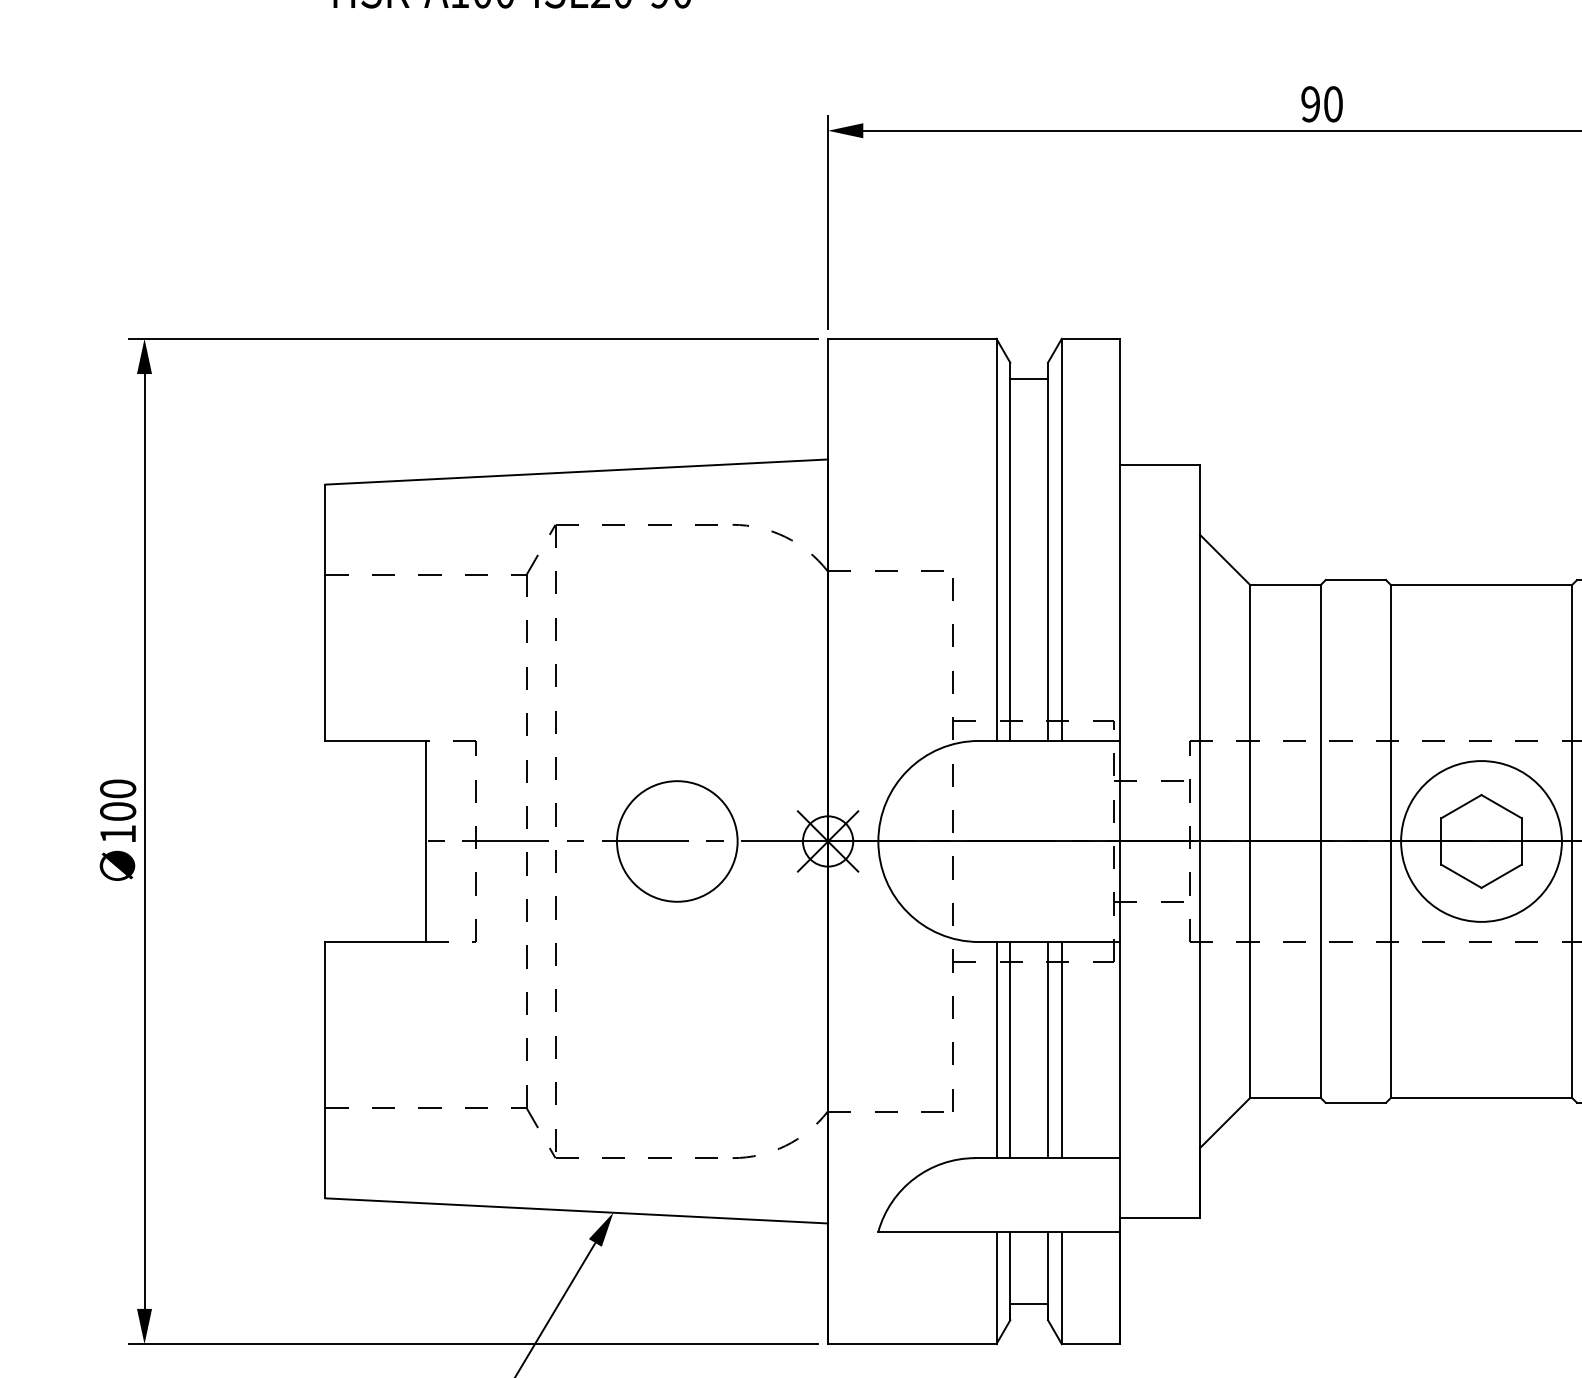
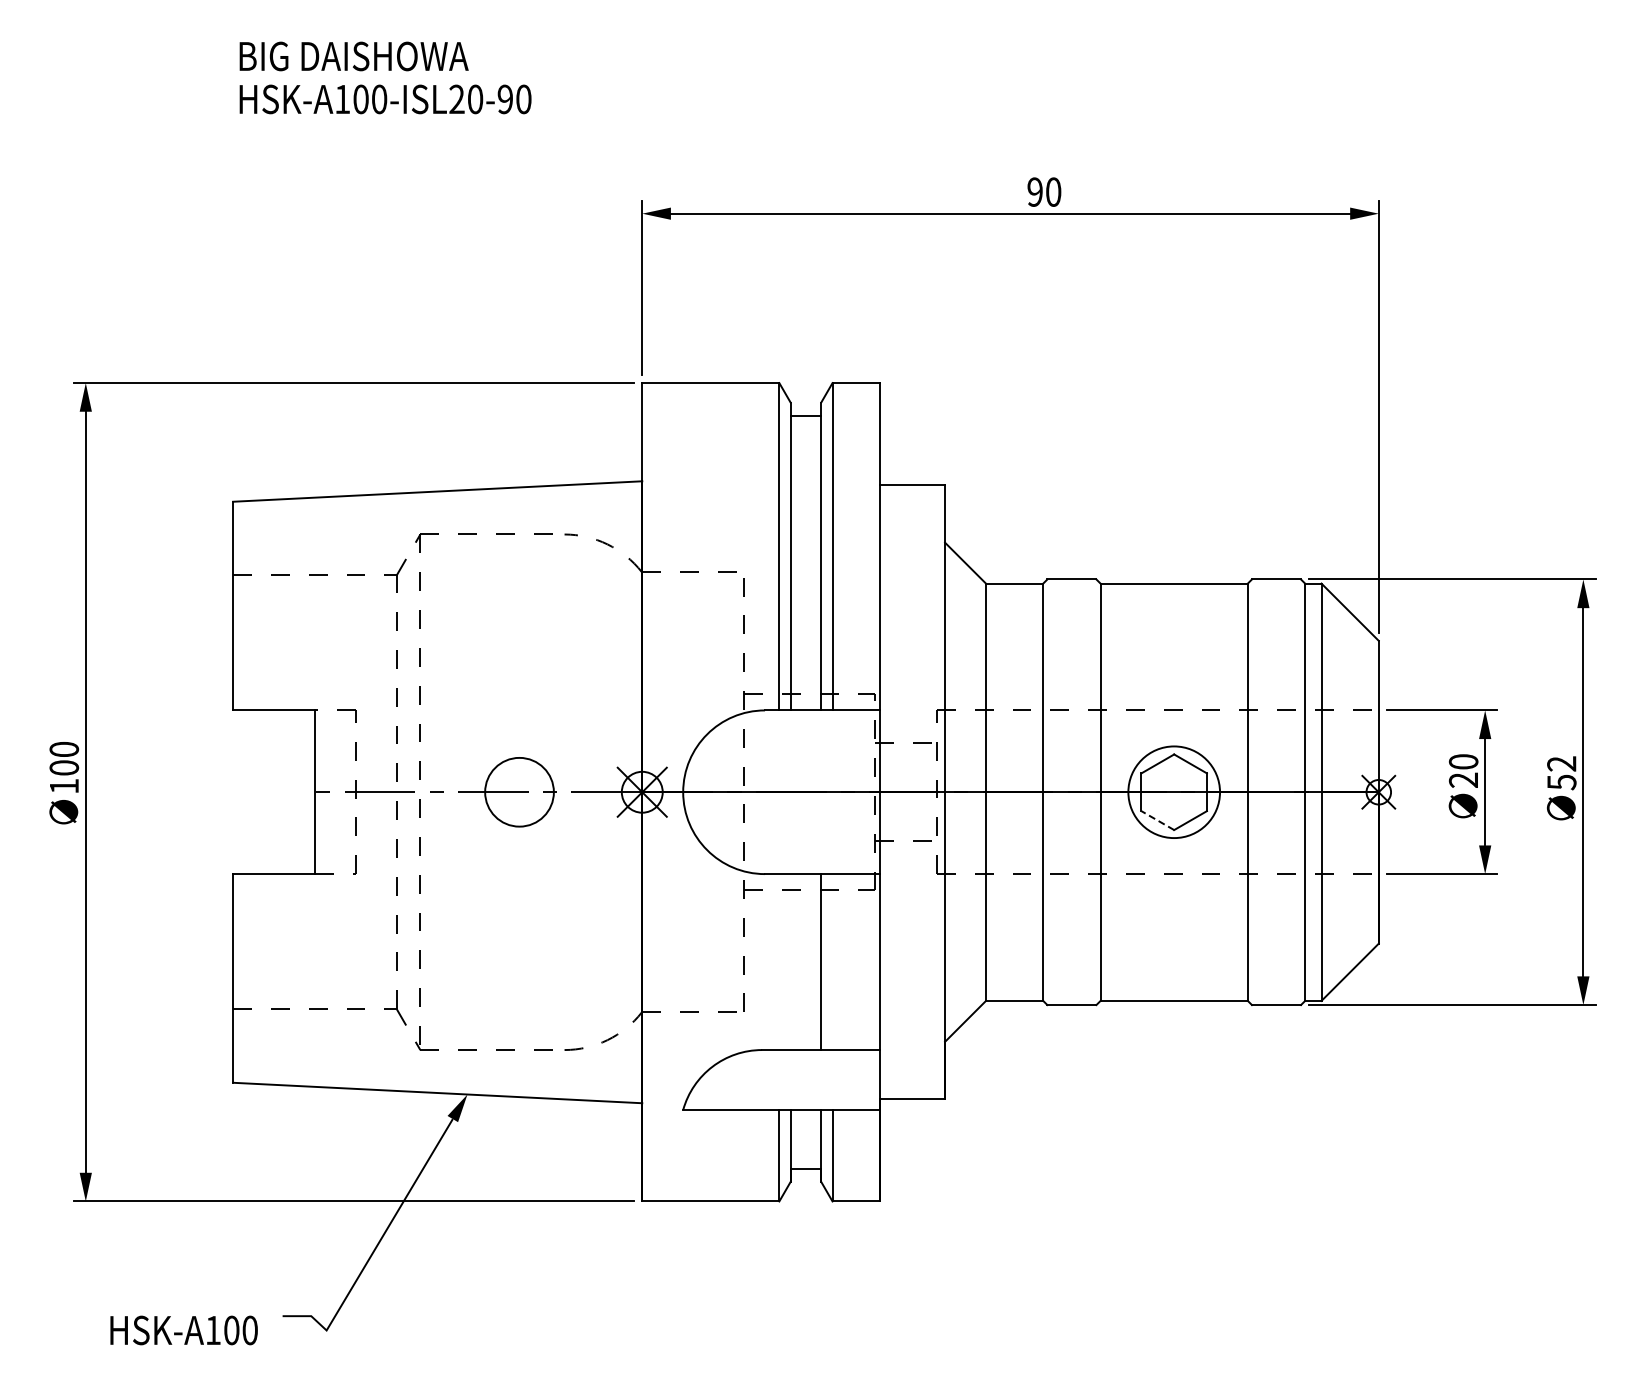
circle: (1480, 840) -> (1173, 791), size x0.7
circle: (677, 841) -> (519, 792), size x0.7
line: (1460, 876) -> (1157, 820), solid -> dashed
line: (996, 1050) -> (779, 962), removed
line: (1010, 1050) -> (790, 962), removed
line: (1061, 1050) -> (832, 962), removed

